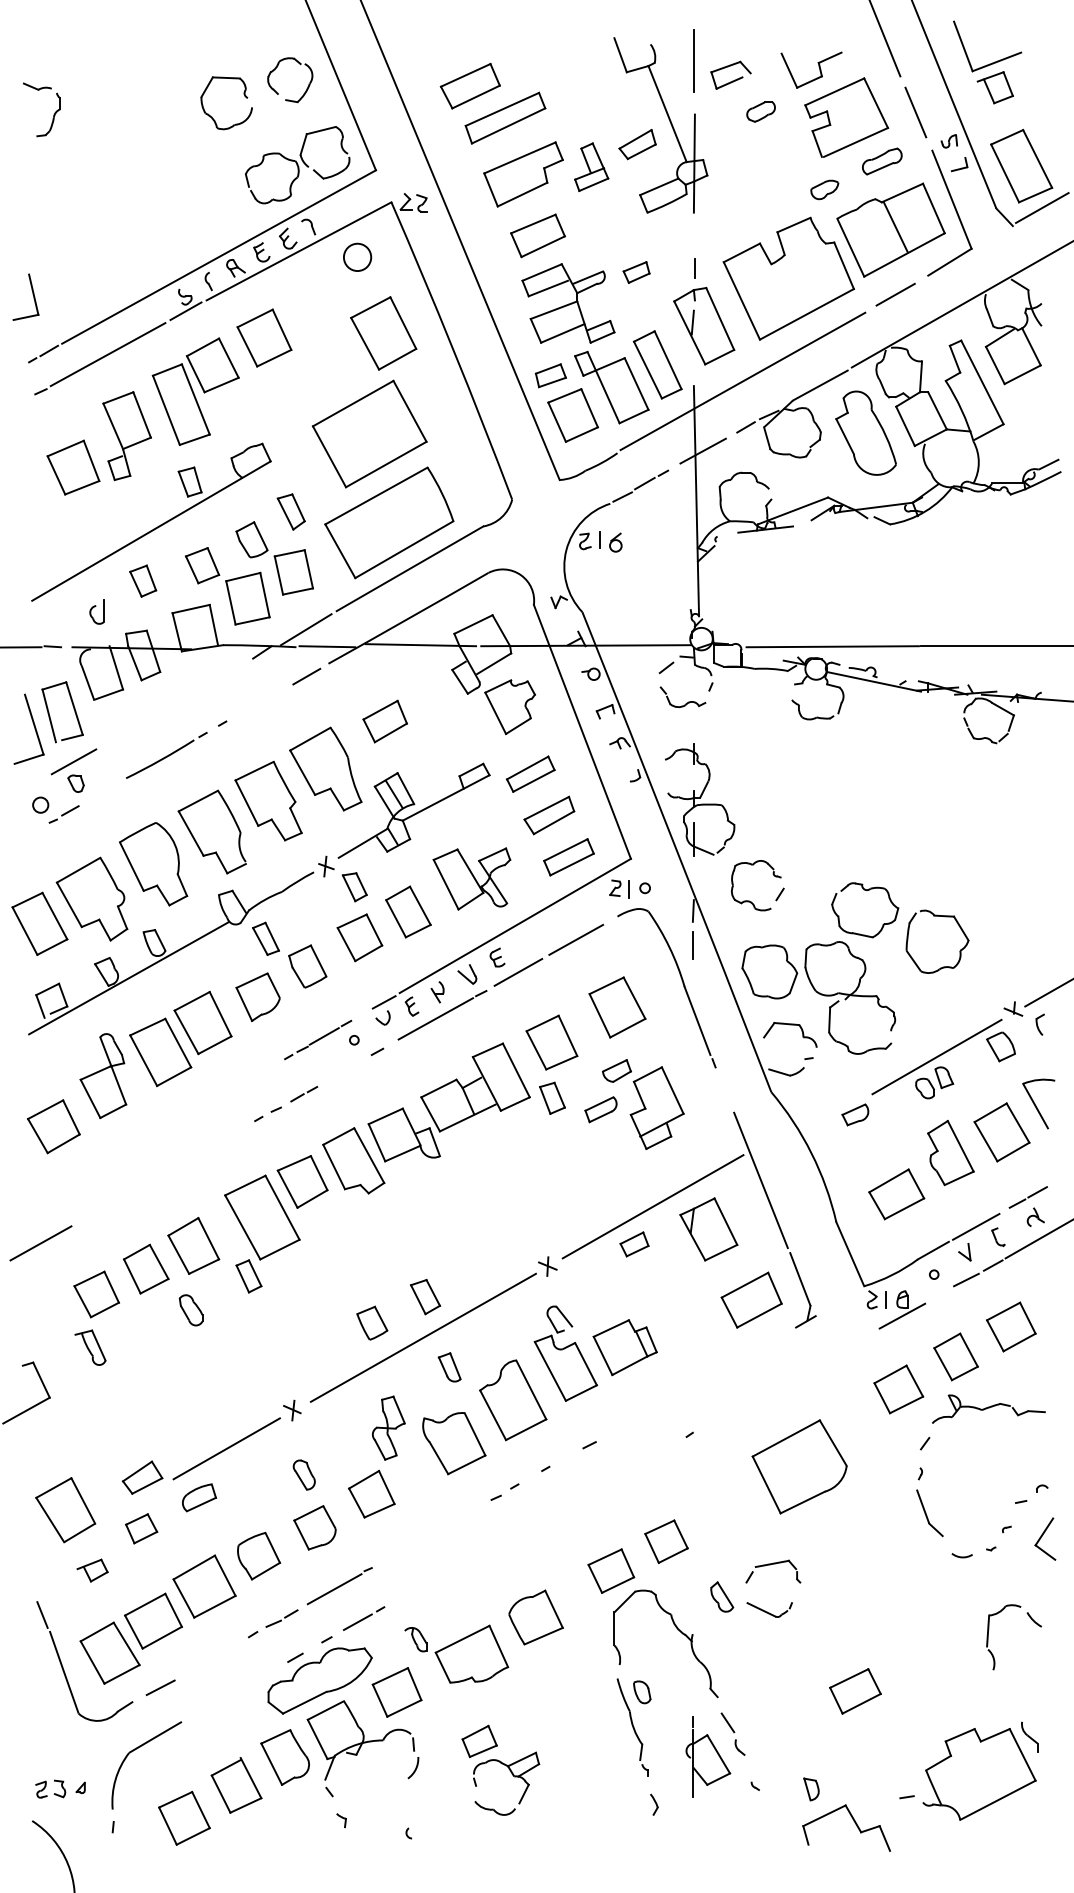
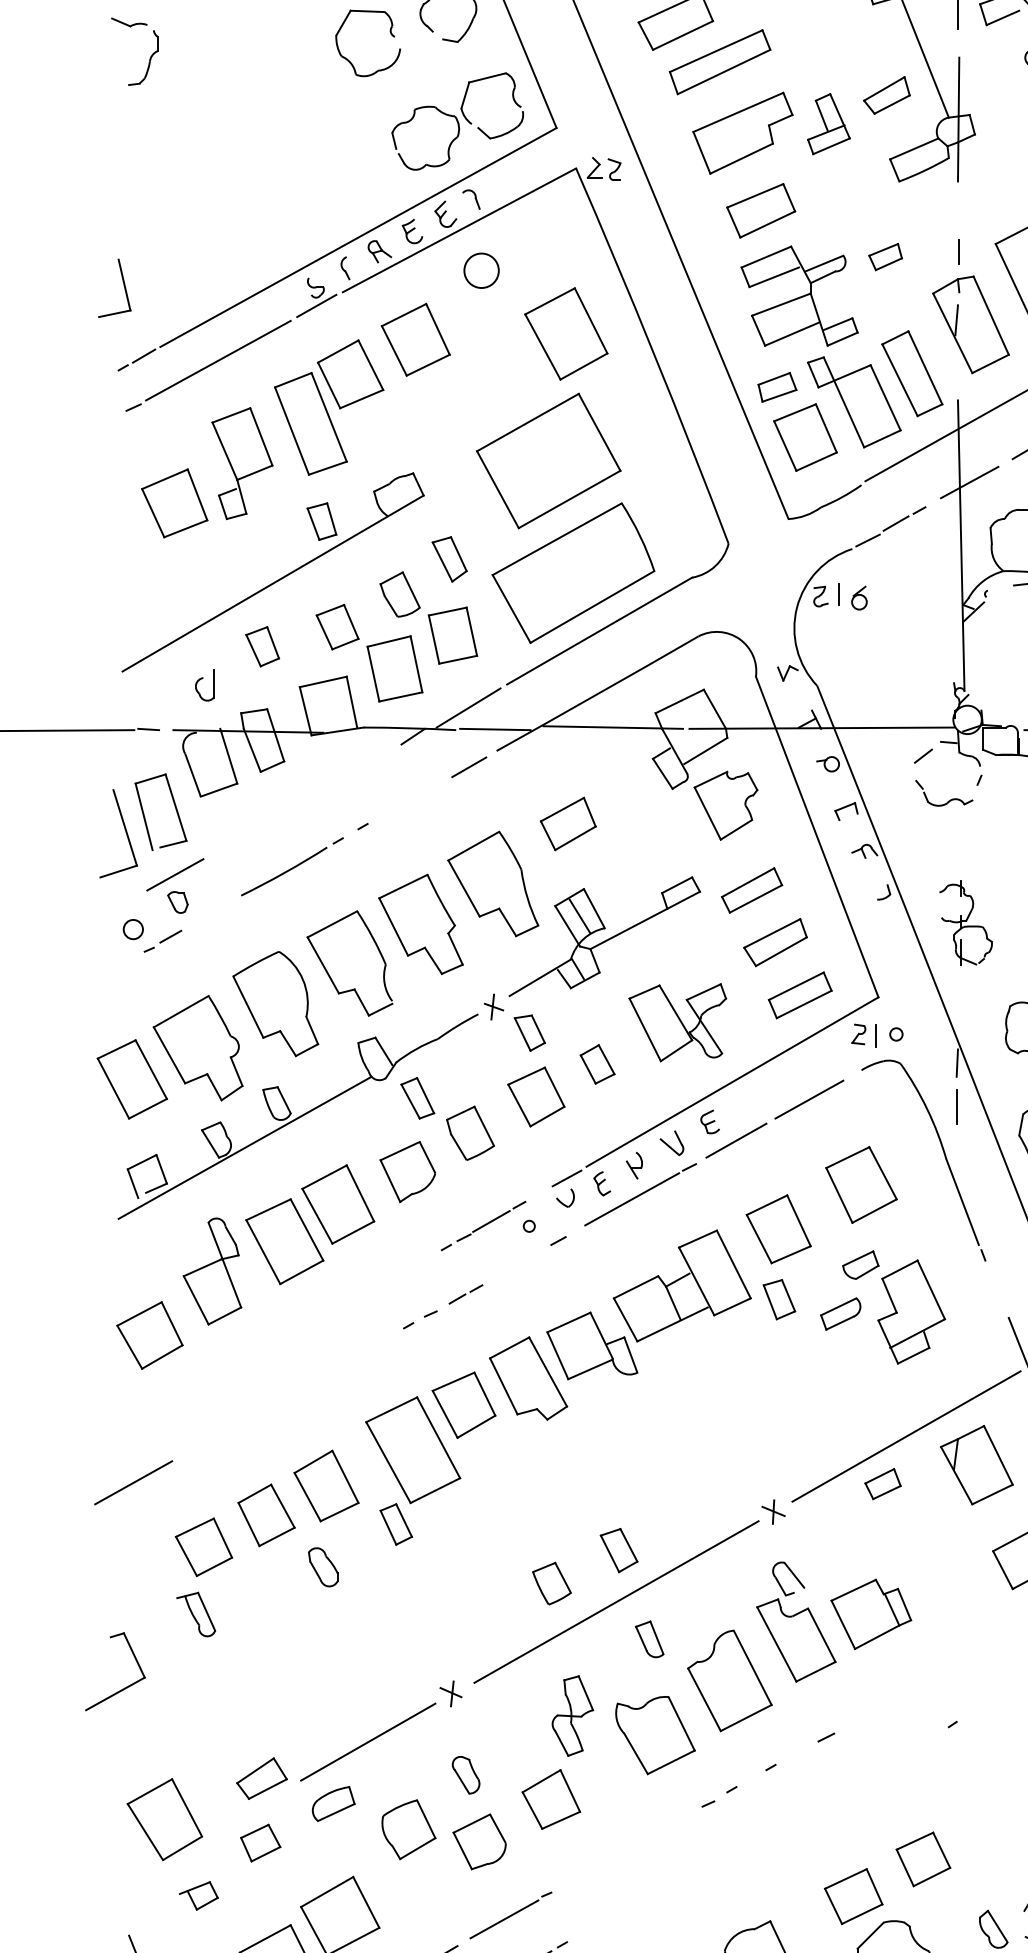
circle: (357, 256) -> (481, 269), moved
part: (700, 799) -> (966, 922), size x0.6
part: (408, 911) -> (597, 1063), size x0.6
part: (259, 1555) -> (409, 1828), moved

